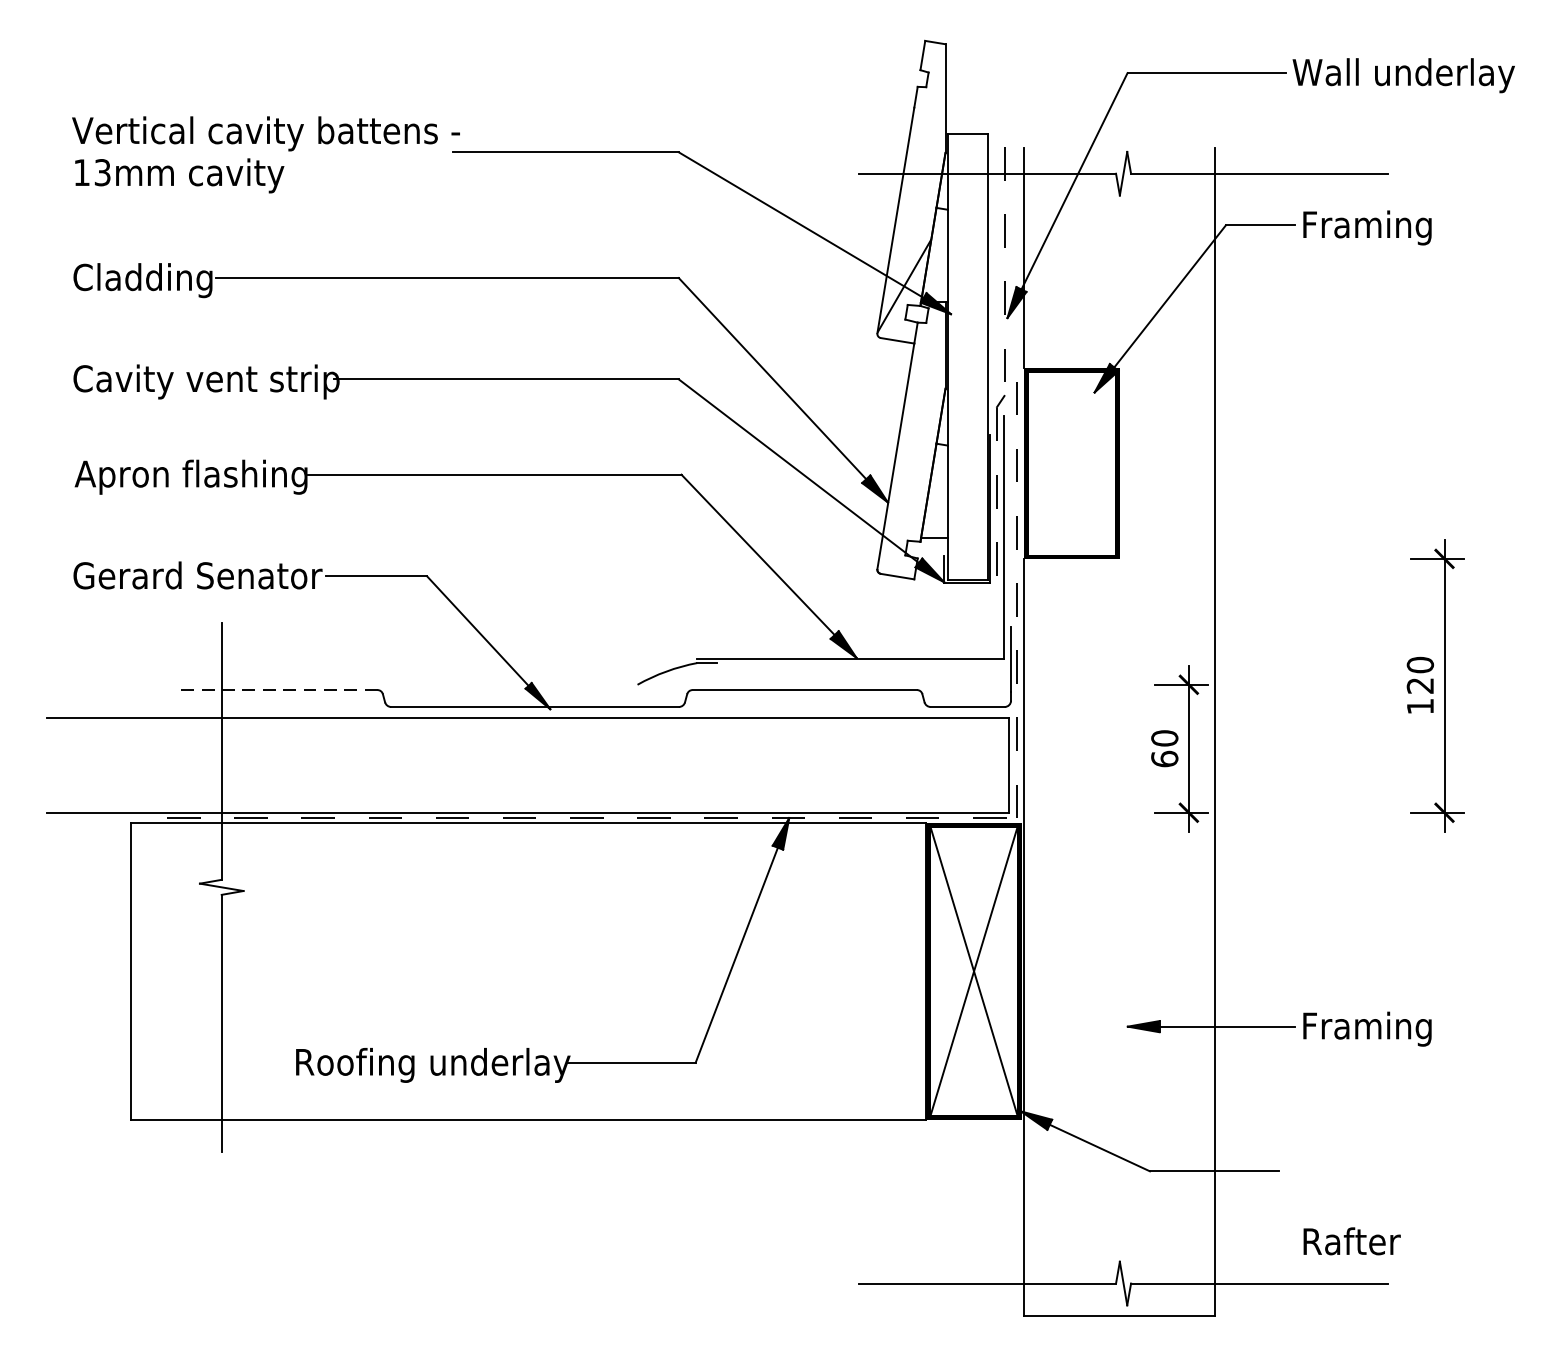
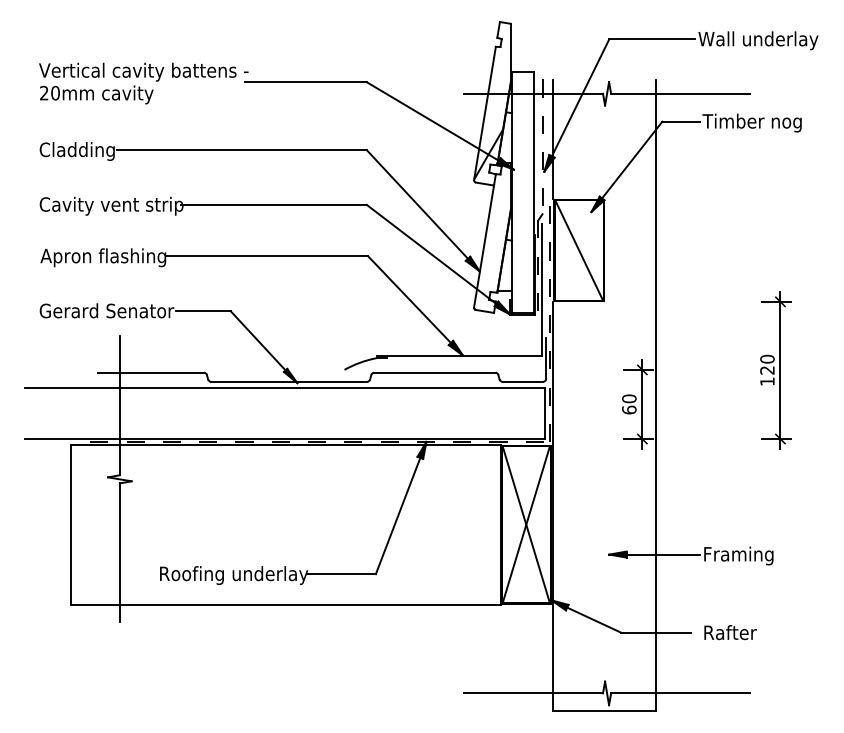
text: (91, 171) -> (49, 92), 13mm -> 20mm
text: (1390, 226) -> (751, 122), Framing -> Timber nog
line: (1070, 463) -> (578, 250), added
line: (278, 689) -> (150, 372), dashed -> solid
text: (1352, 1241) -> (730, 632), moved

